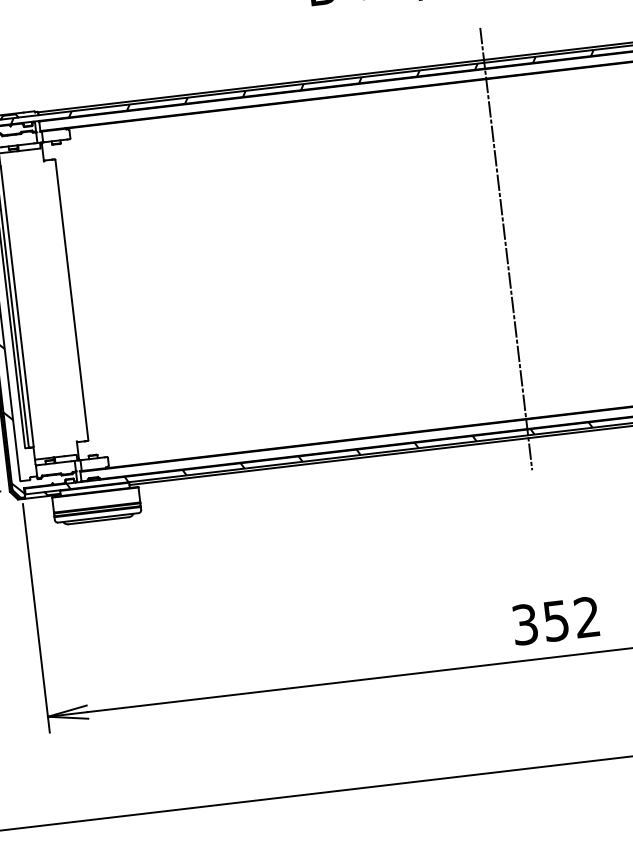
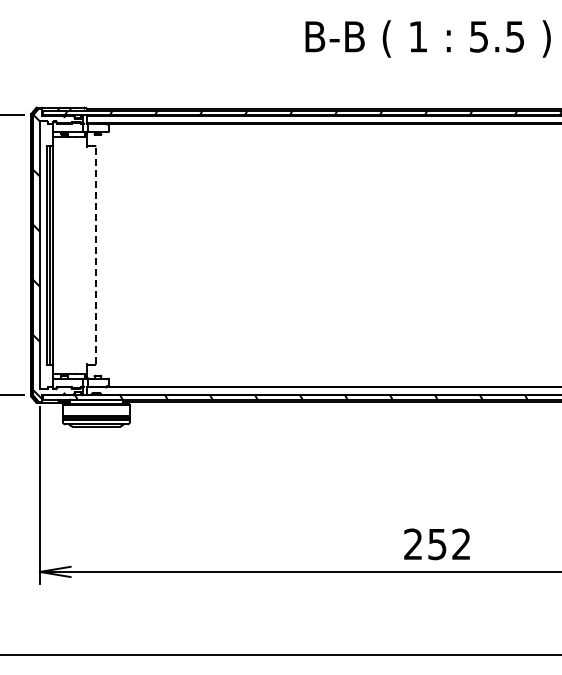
line: (506, 248) -> (432, 254), removed
line: (71, 300) -> (95, 255), solid -> dashed
text: (525, 624) -> (413, 544), 352 -> 252

